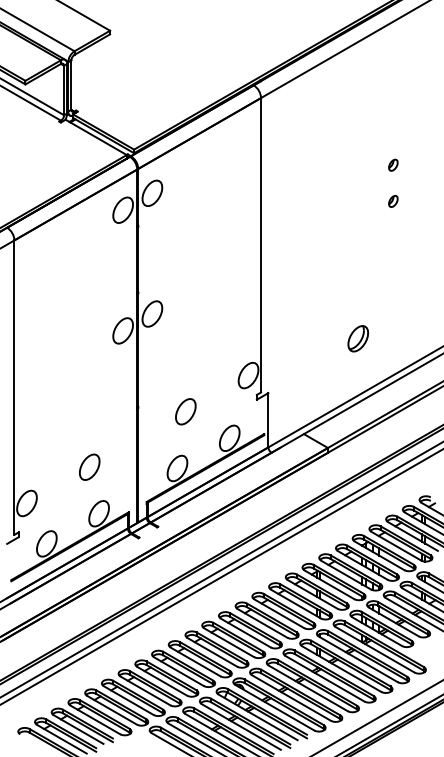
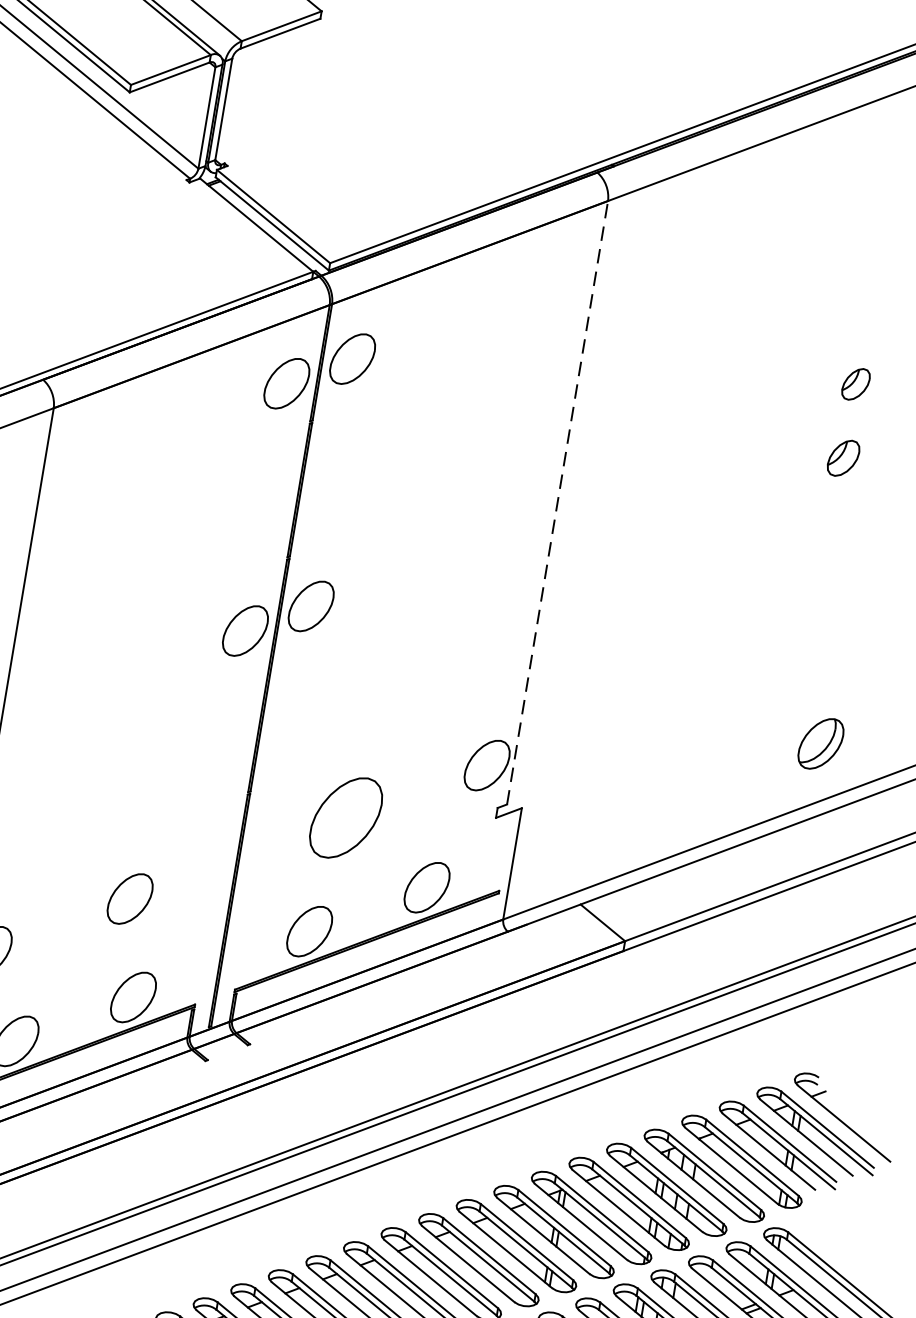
part: (393, 164) -> (856, 382), size x1.4
part: (393, 201) -> (843, 458), size x1.6
line: (261, 244) -> (558, 501), solid -> dashed
part: (357, 338) -> (819, 743), moved
part: (185, 411) -> (345, 817), size x1.6

